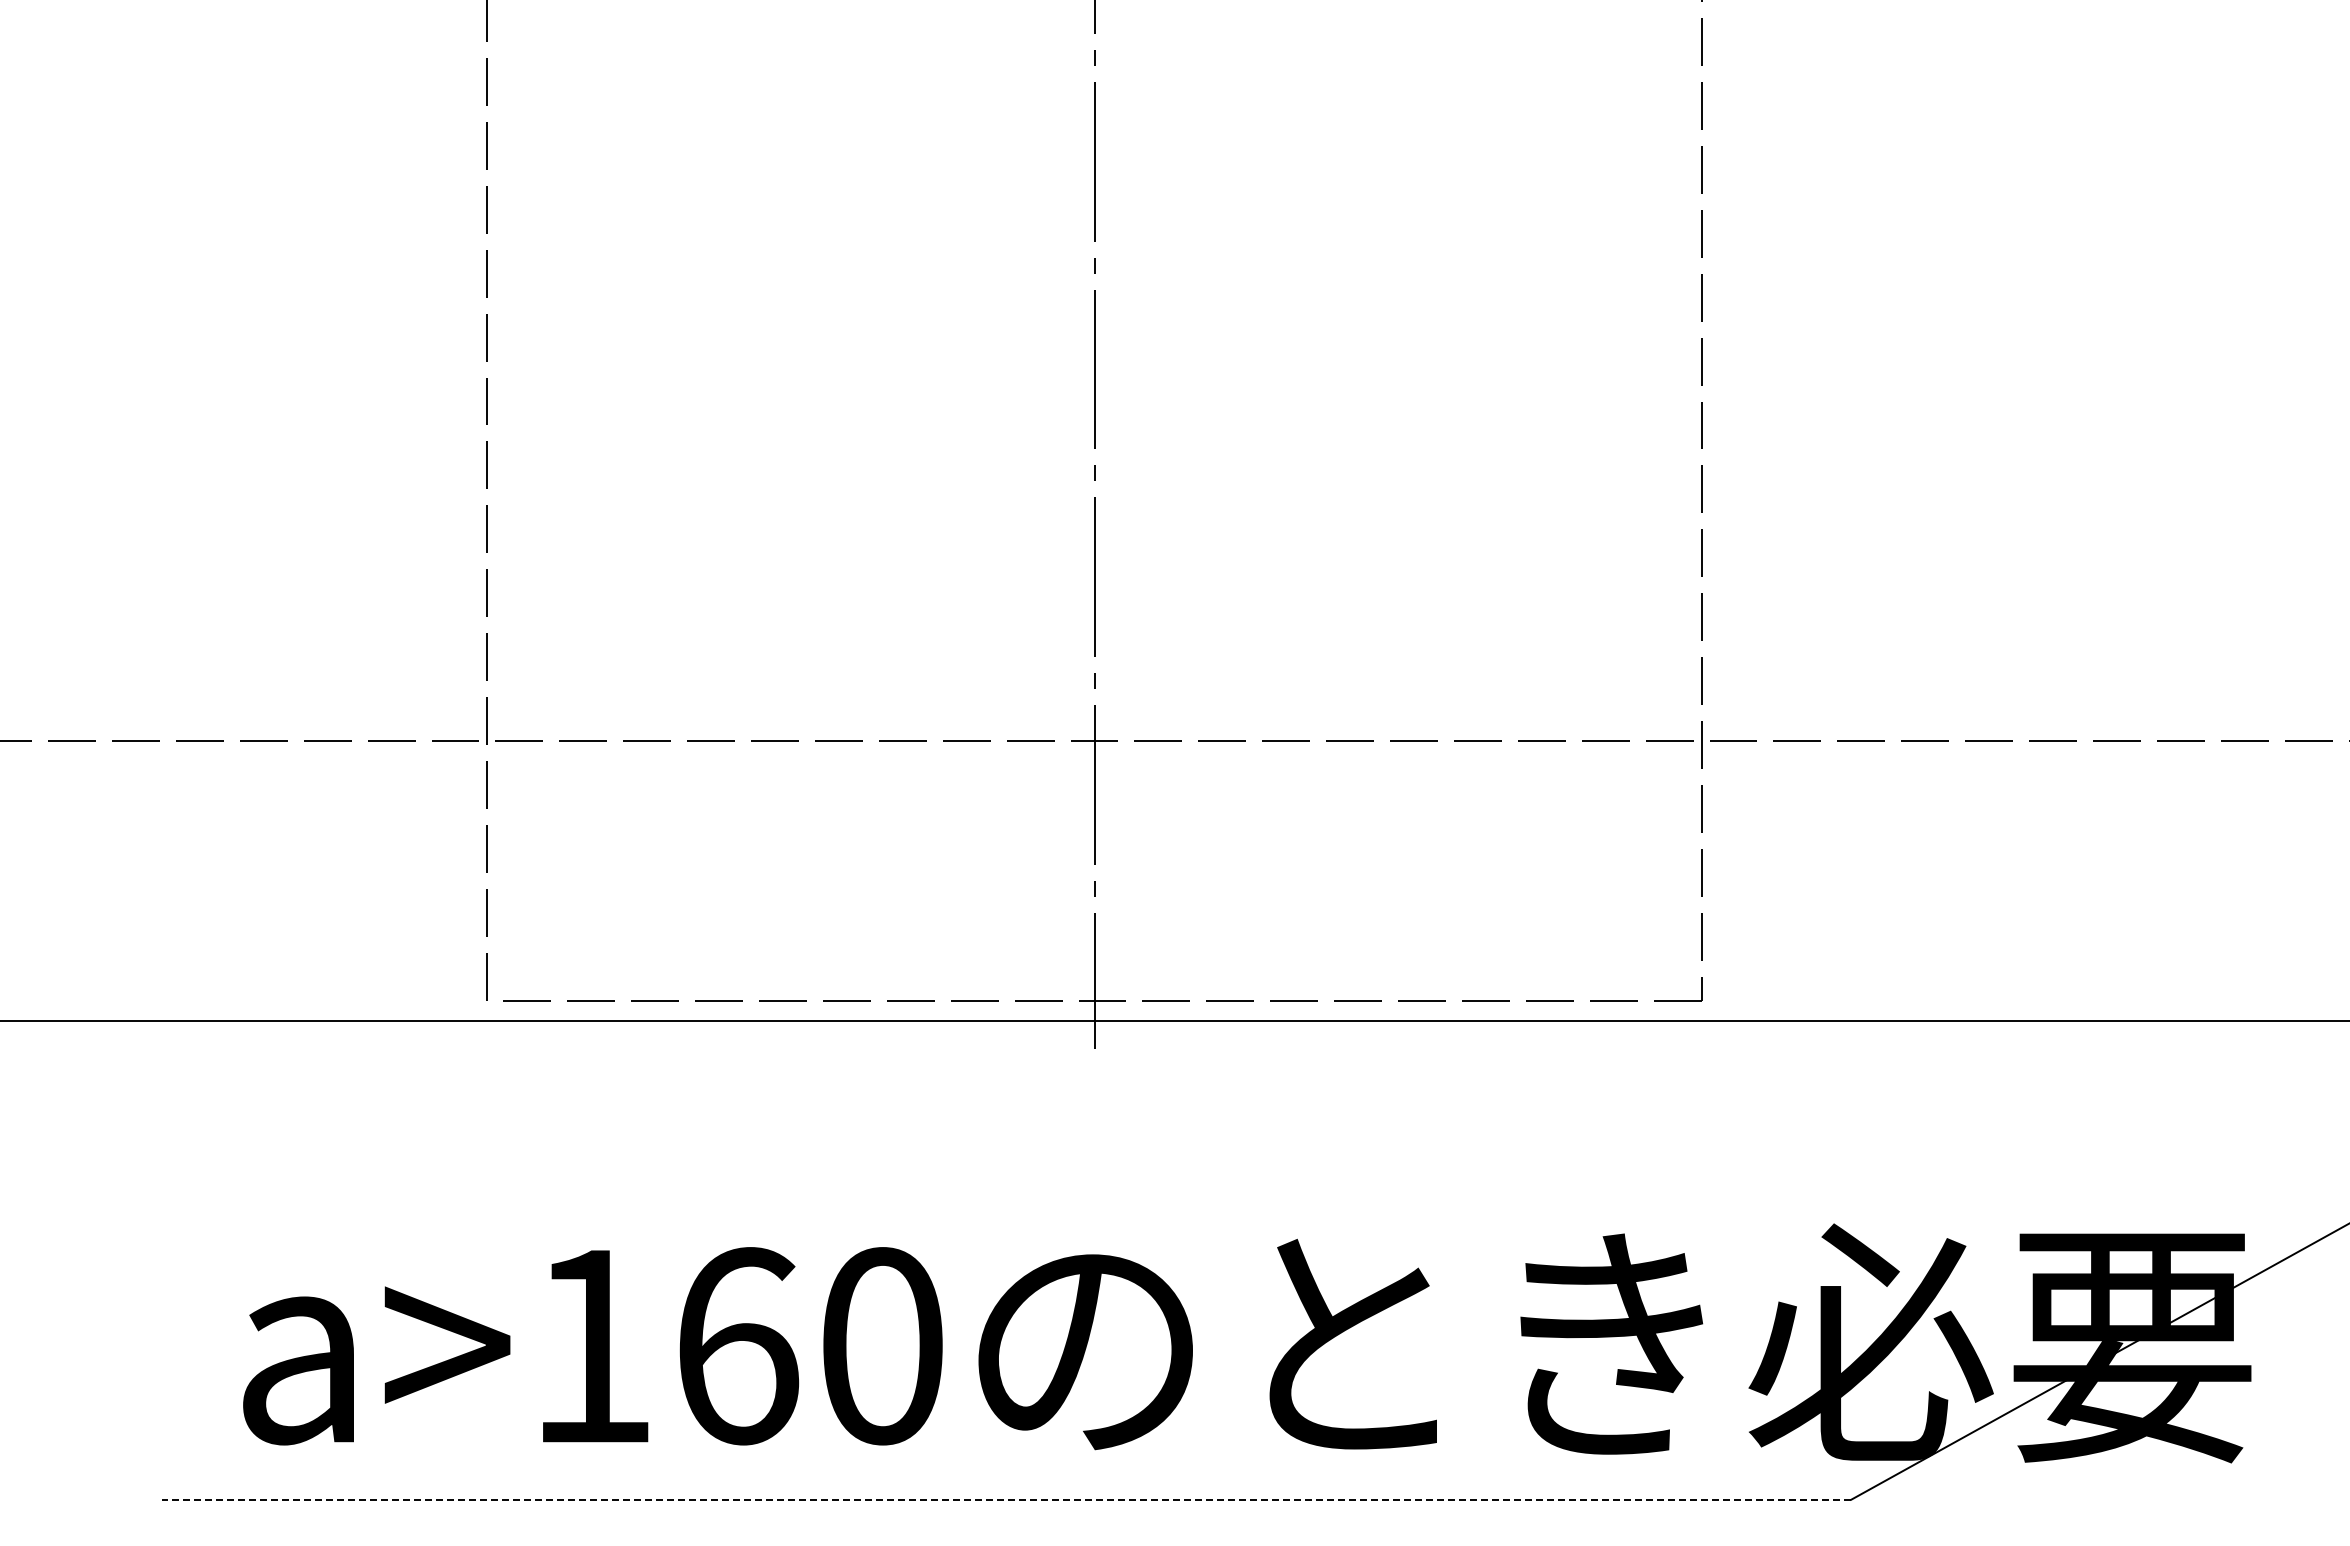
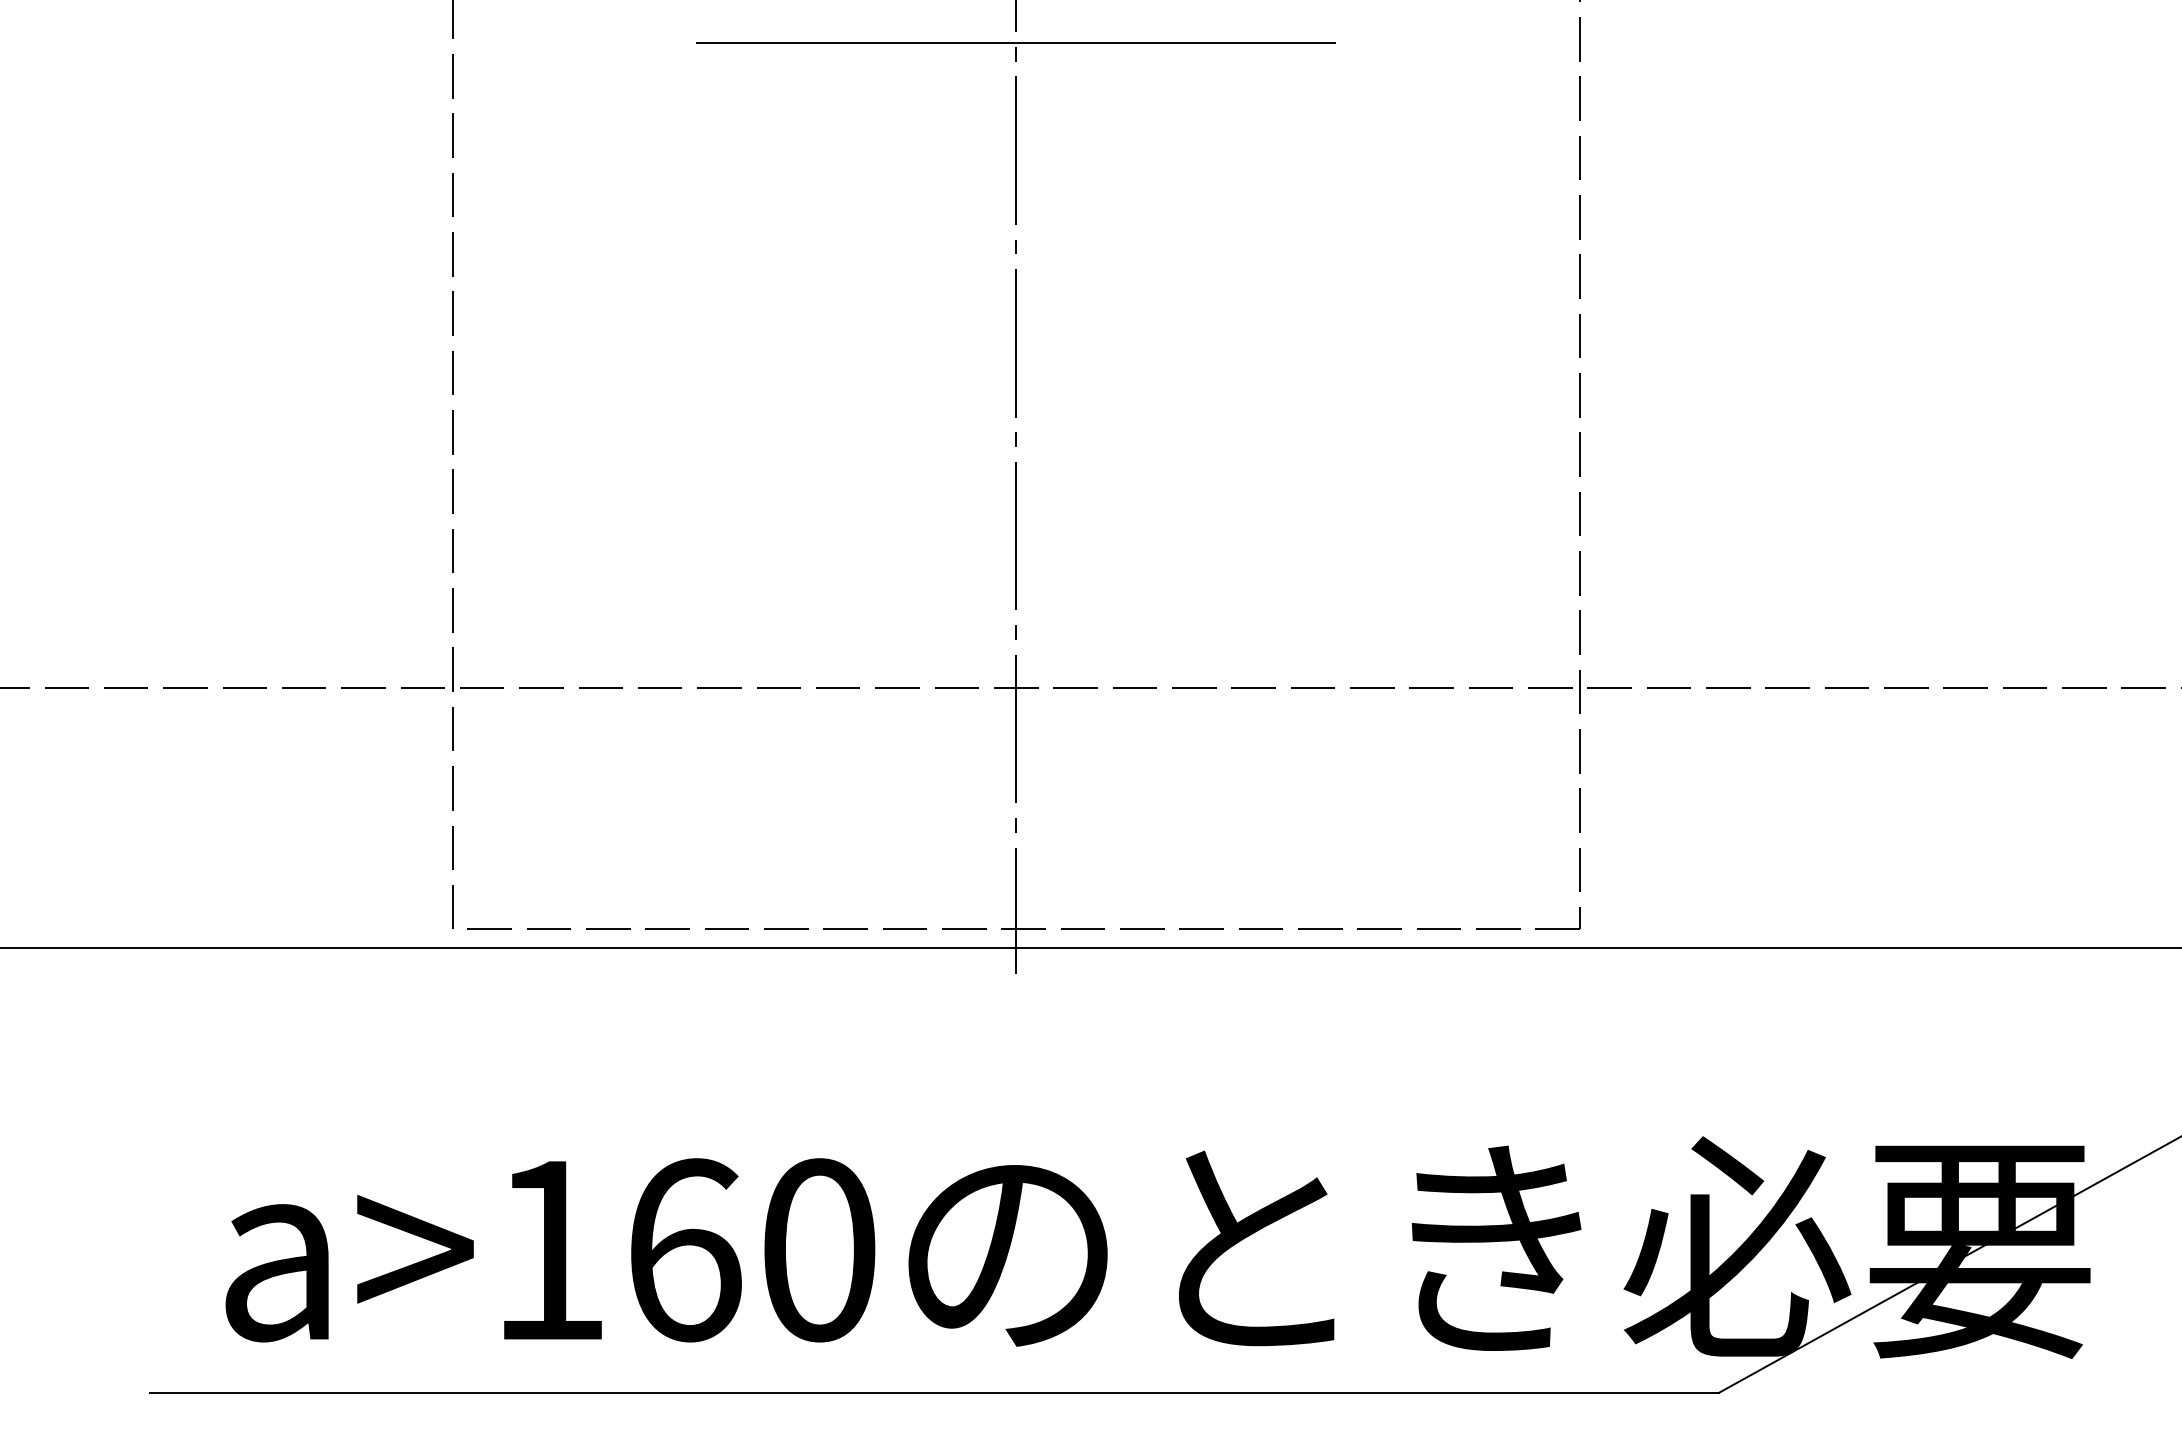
line: (1094, 46) -> (1016, 43), added
line: (1006, 1499) -> (934, 1392), dashed -> solid

